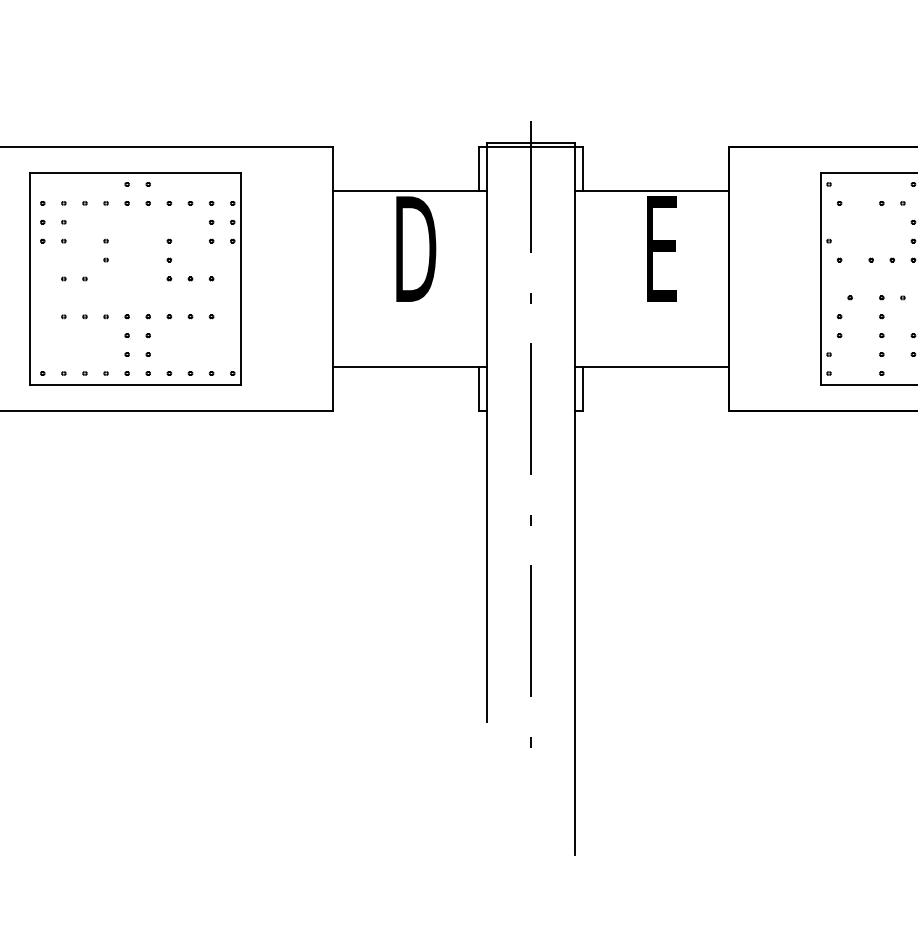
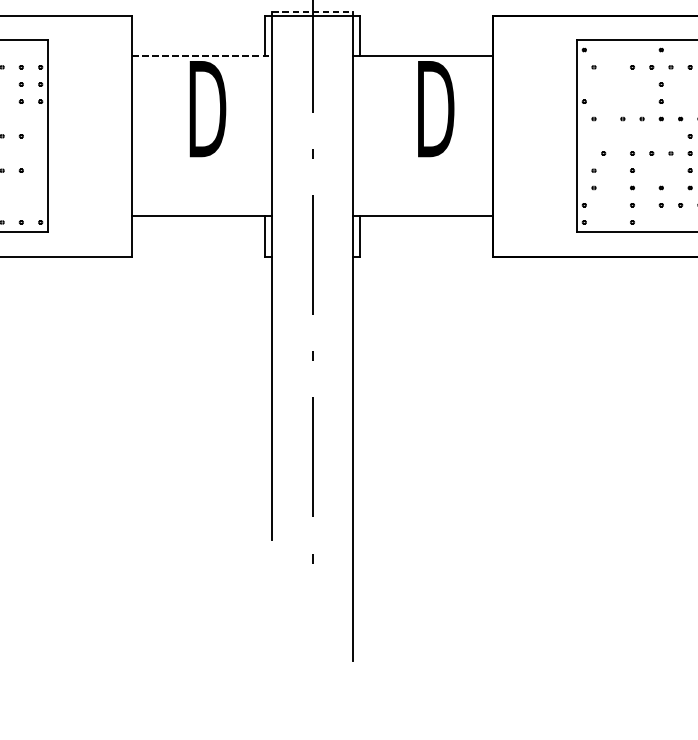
line: (530, 142) -> (312, 11), solid -> dashed
line: (409, 191) -> (201, 56), solid -> dashed
text: (666, 248) -> (436, 108), E -> D

